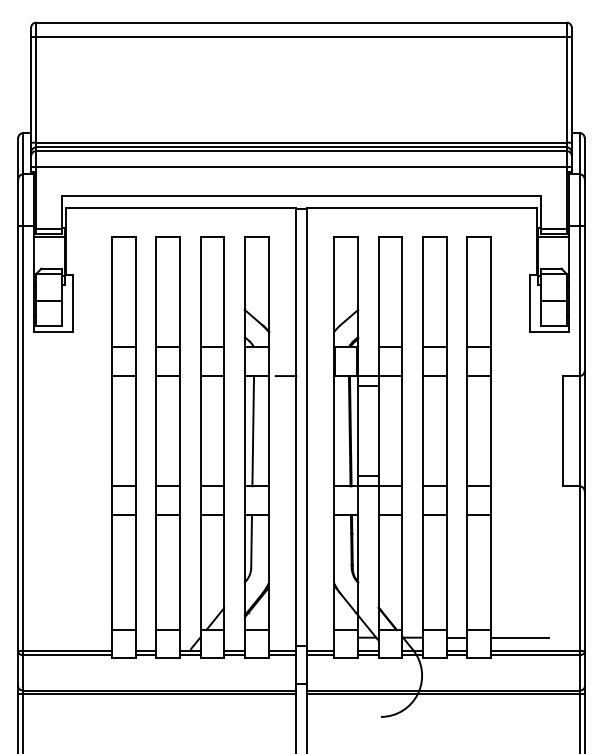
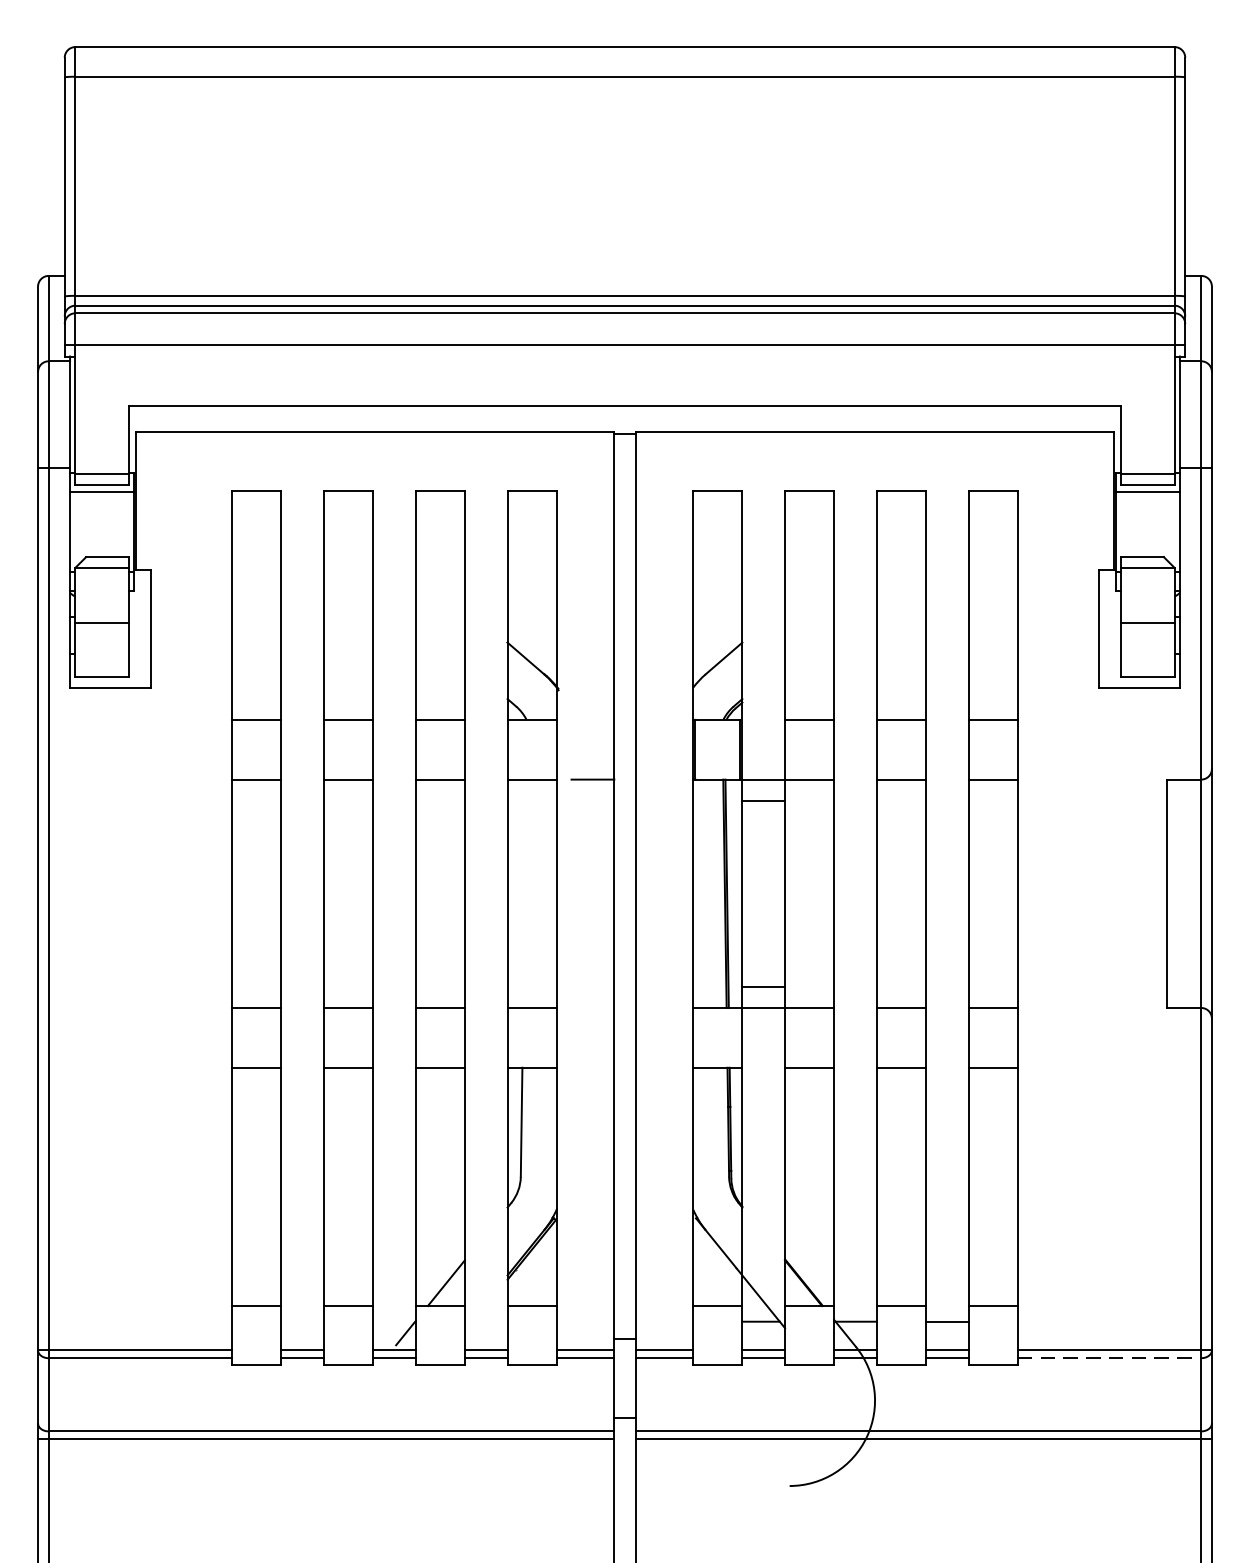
line: (253, 431) -> (525, 894), removed
line: (519, 637) -> (1076, 1321), removed
line: (535, 655) -> (1109, 1358), solid -> dashed

